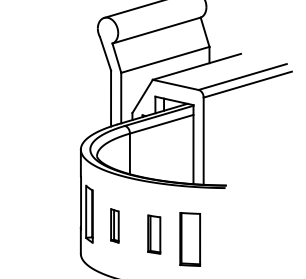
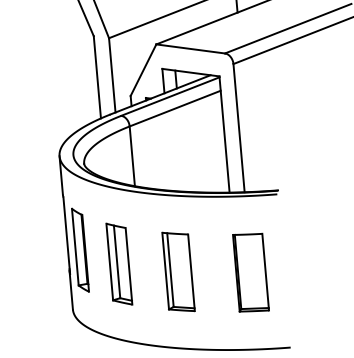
part: (114, 225) -> (118, 263), size x1.67
part: (153, 234) -> (177, 271), size x1.43
part: (190, 239) -> (251, 272), moved

